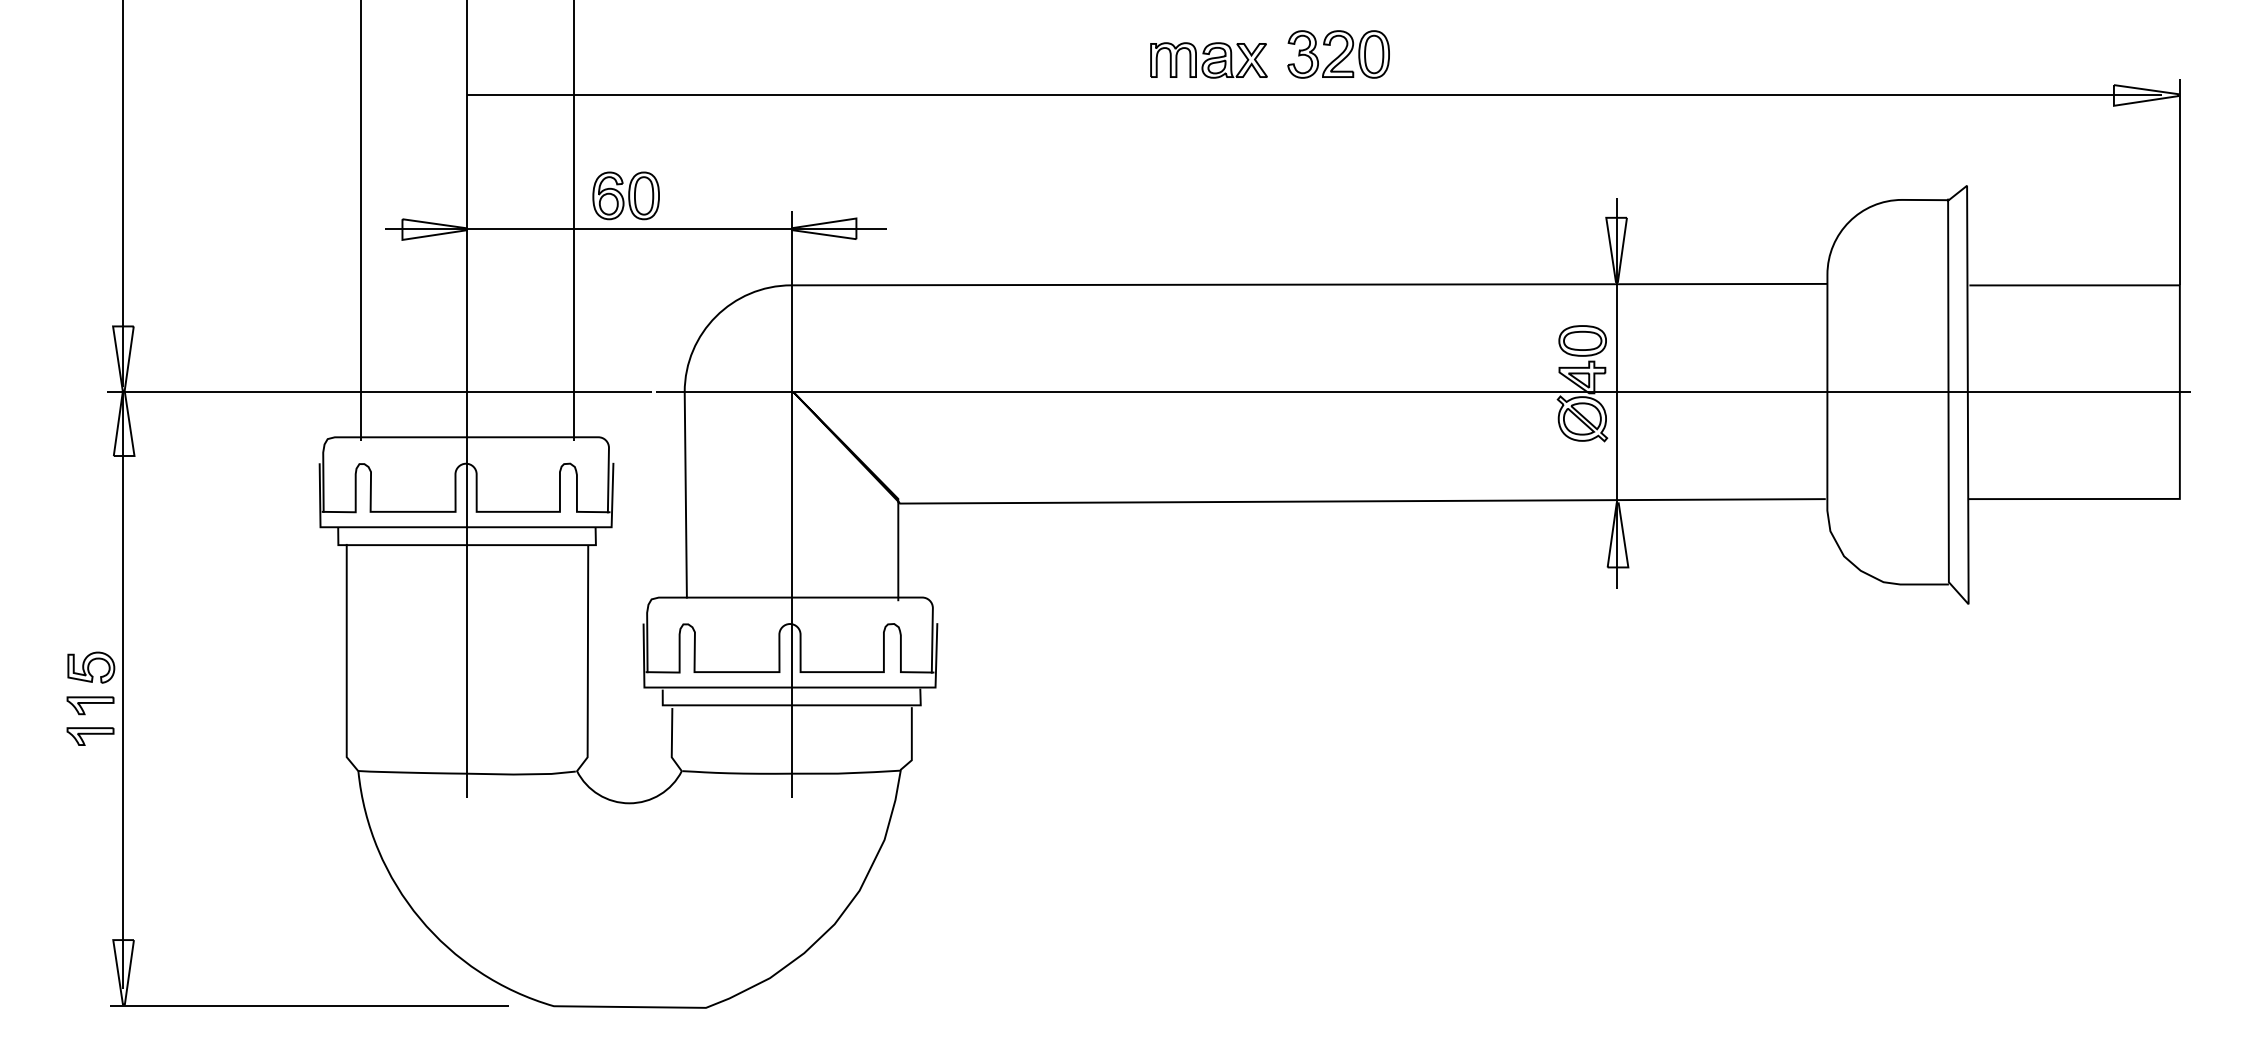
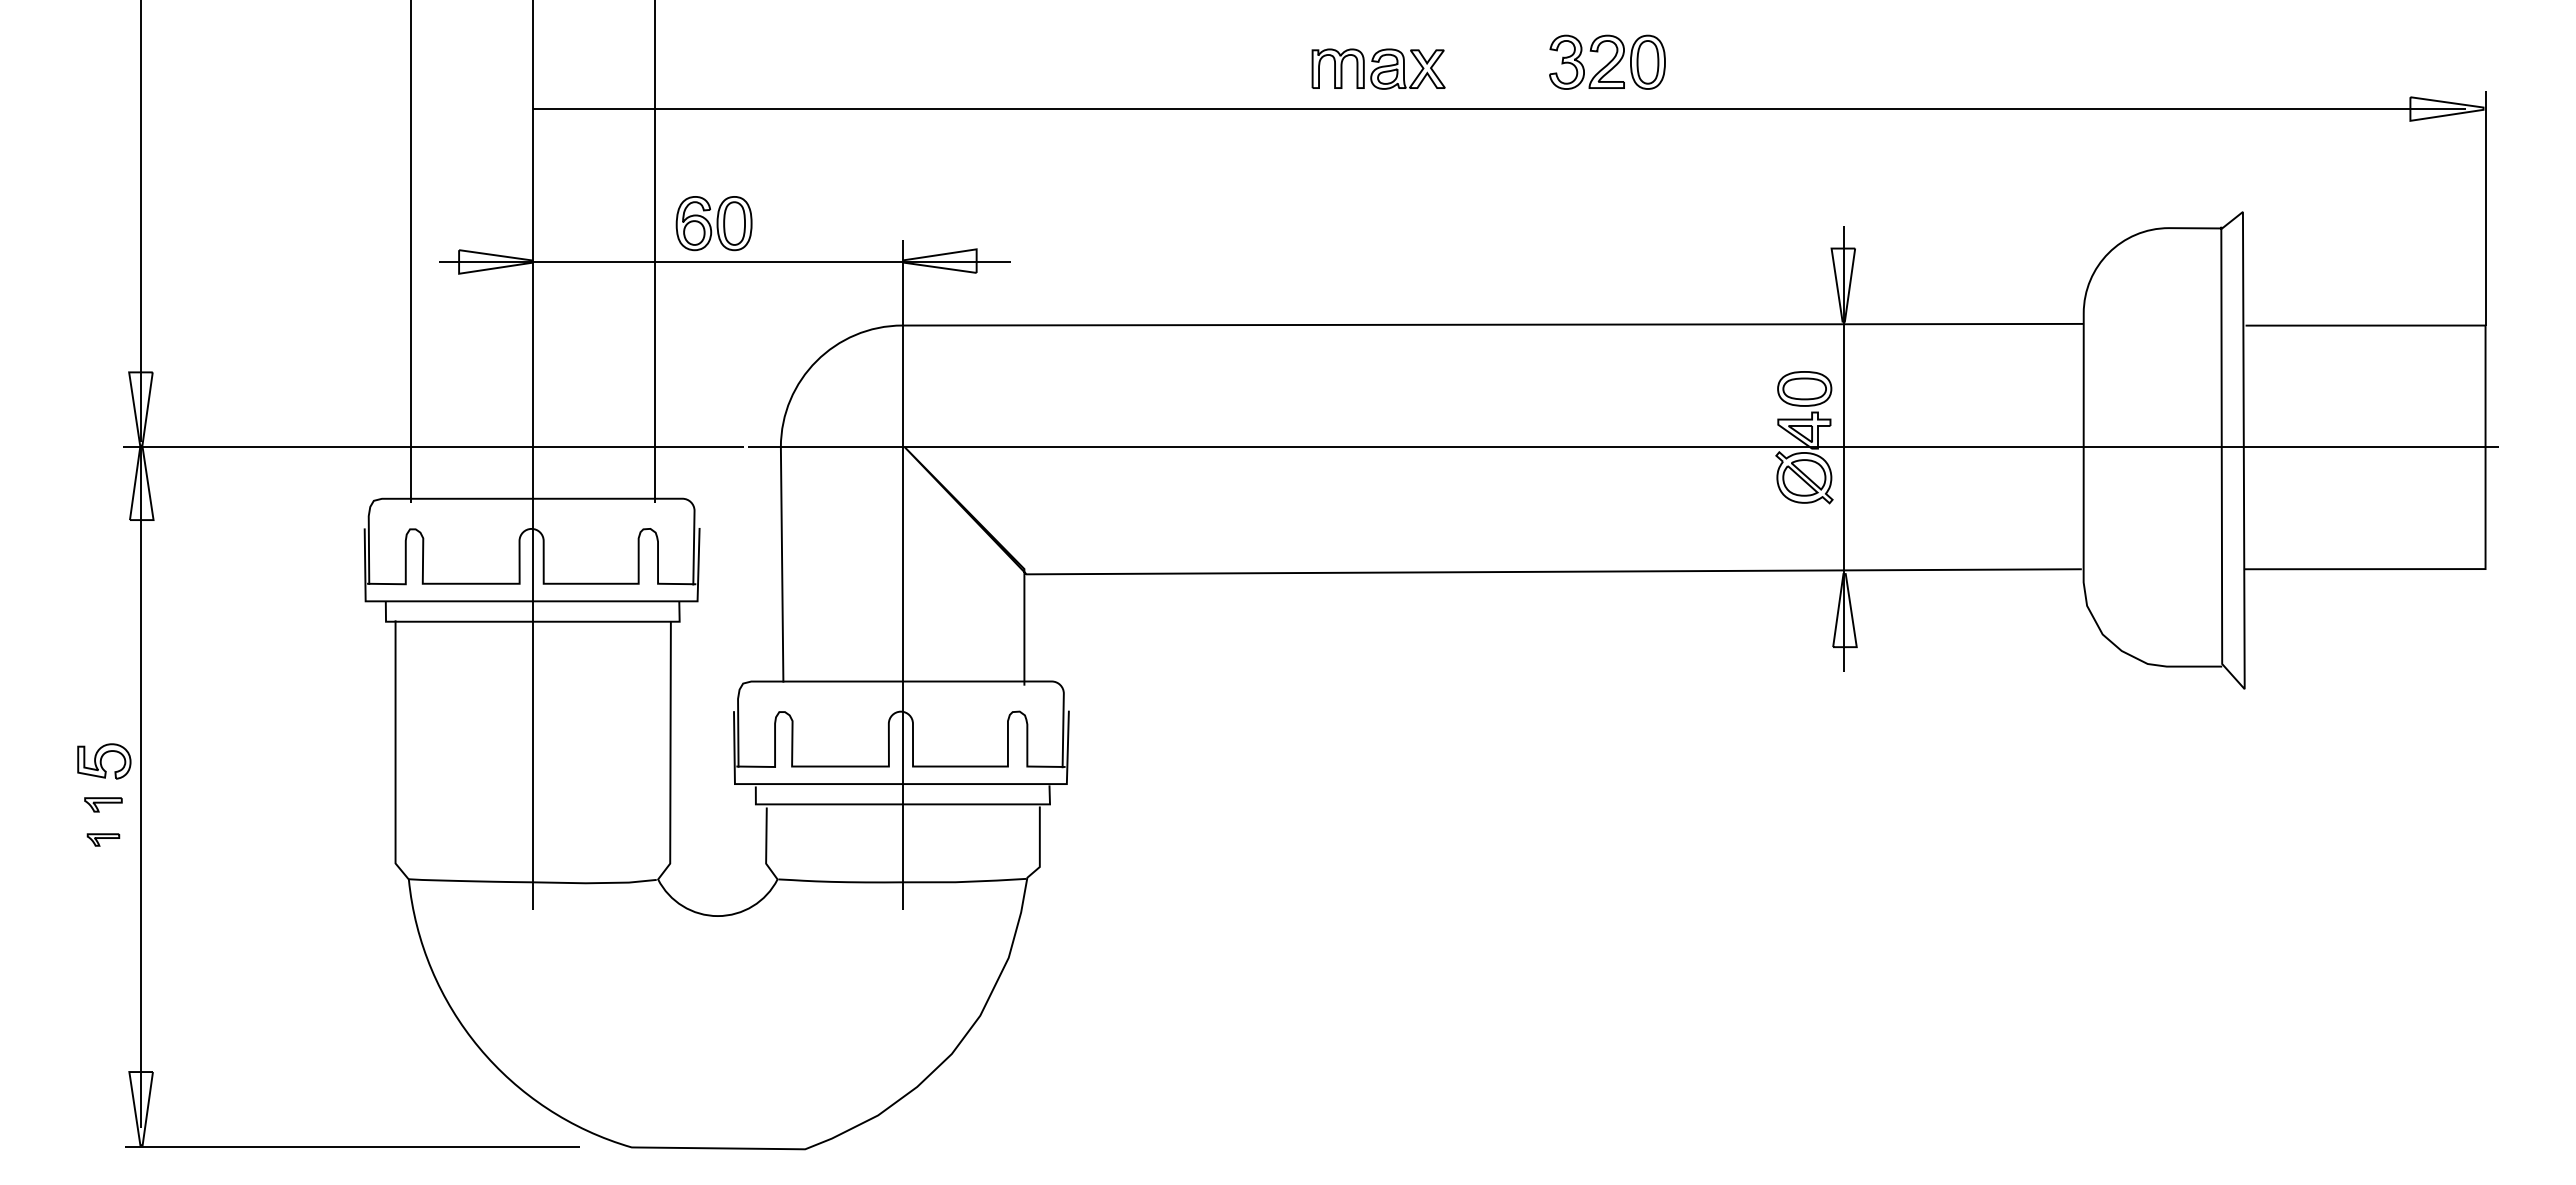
part: (1338, 53) -> (1607, 61), moved
part: (90, 705) -> (103, 804), size x0.7
part: (90, 736) -> (103, 839), size x0.6

